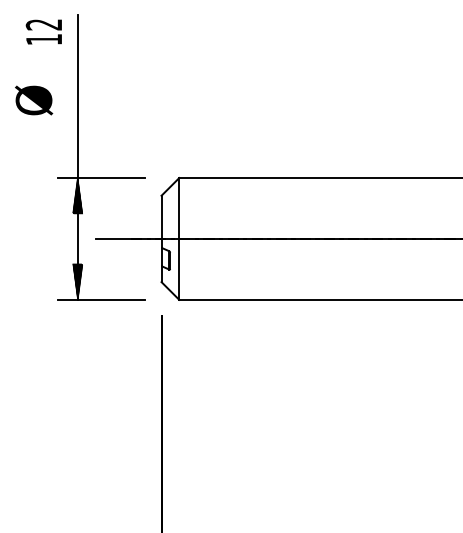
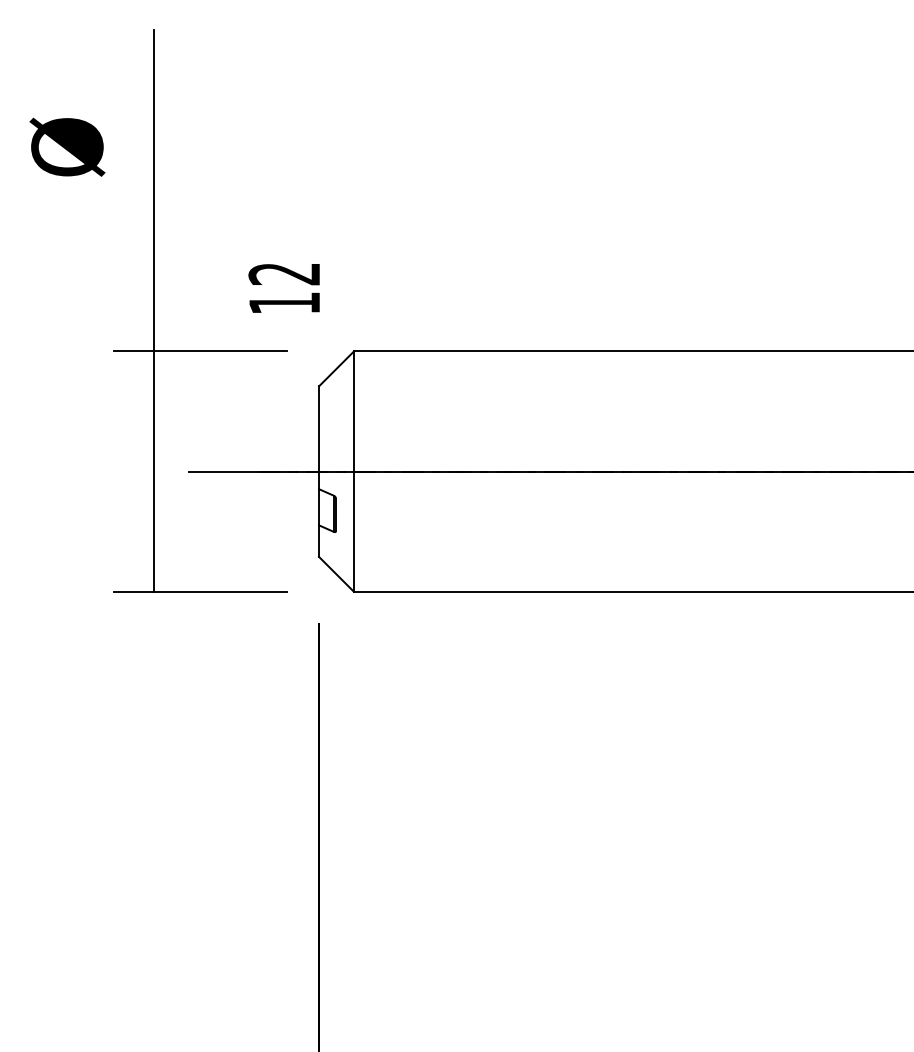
text: (43, 31) -> (283, 287), moved
text: (34, 100) -> (68, 147), moved
hatch: (77, 195) -> (153, 385), removed
hatch: (77, 281) -> (153, 555), removed

